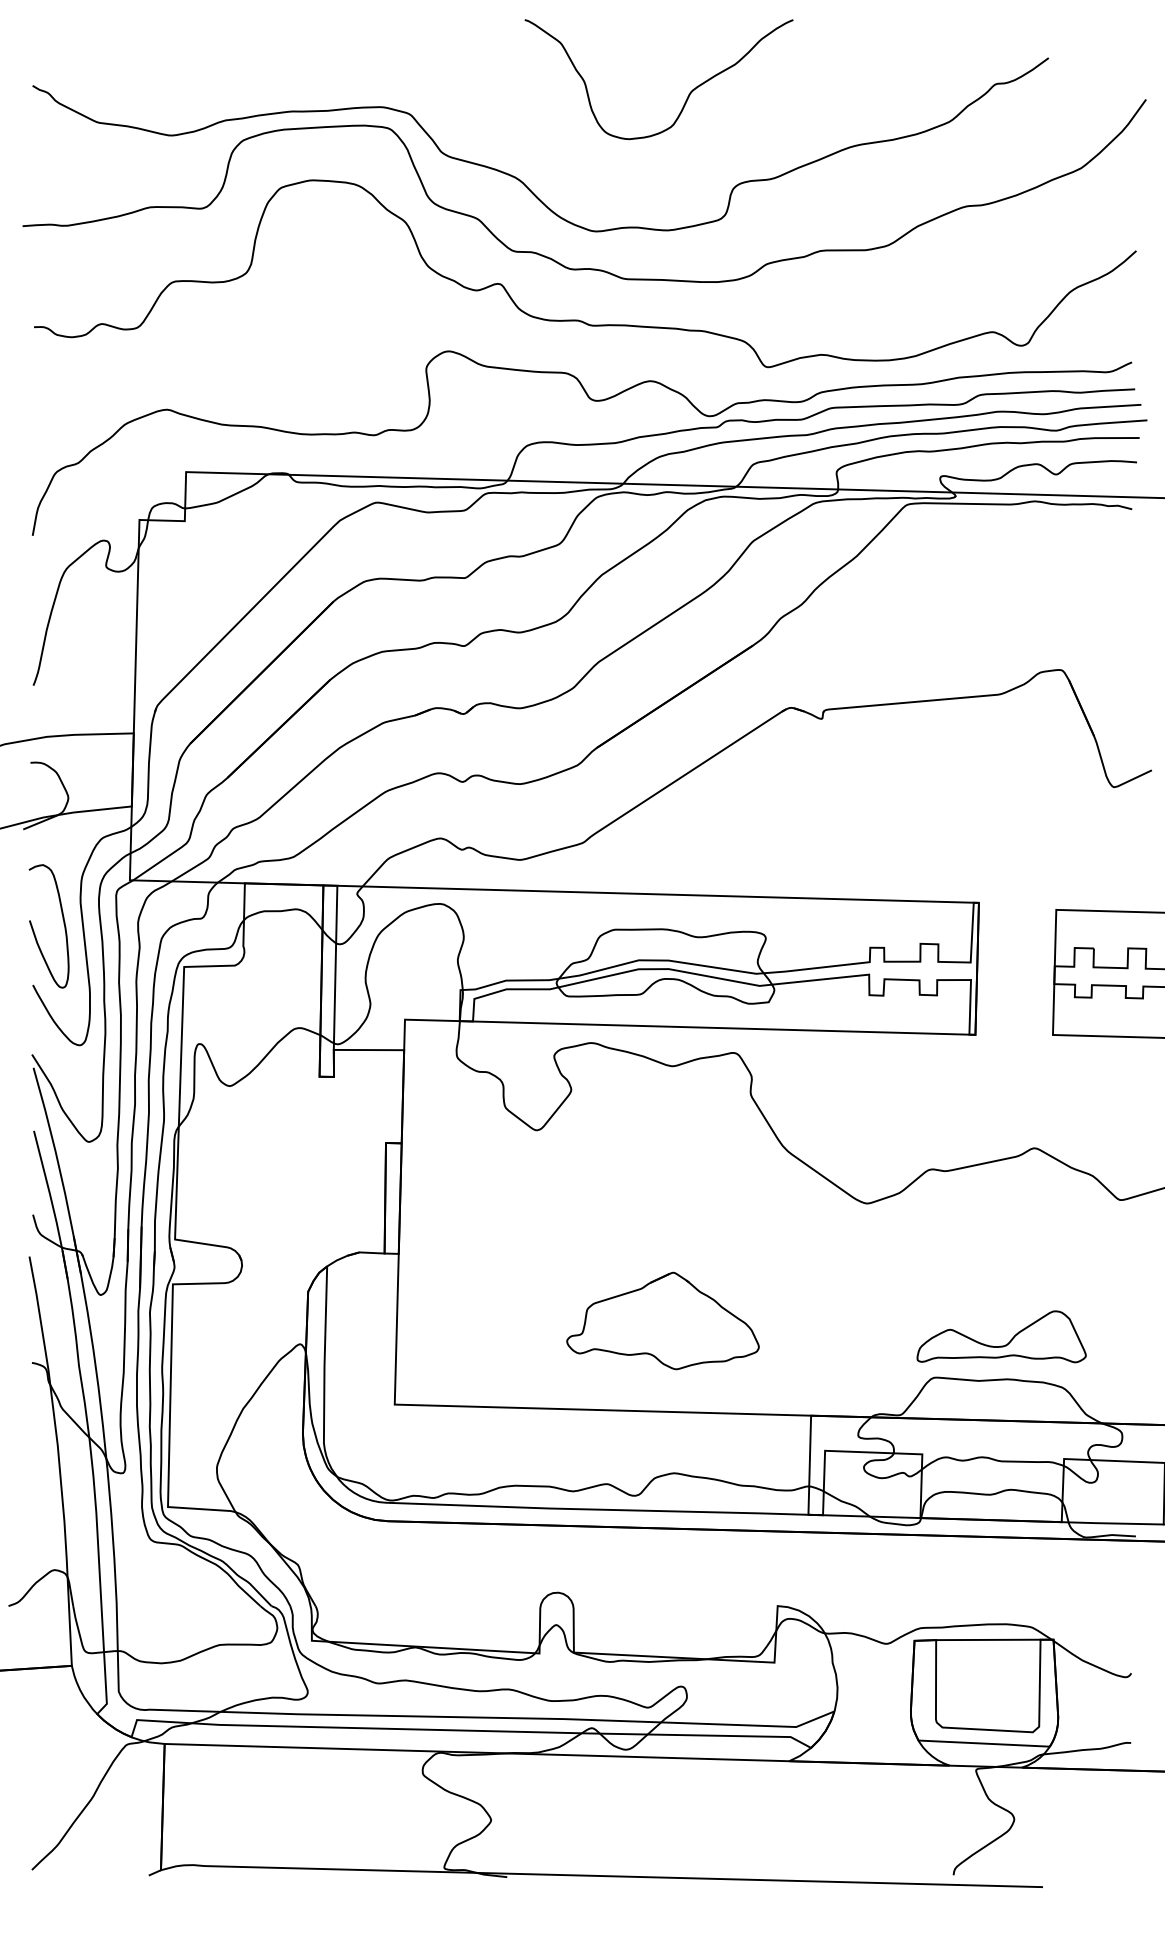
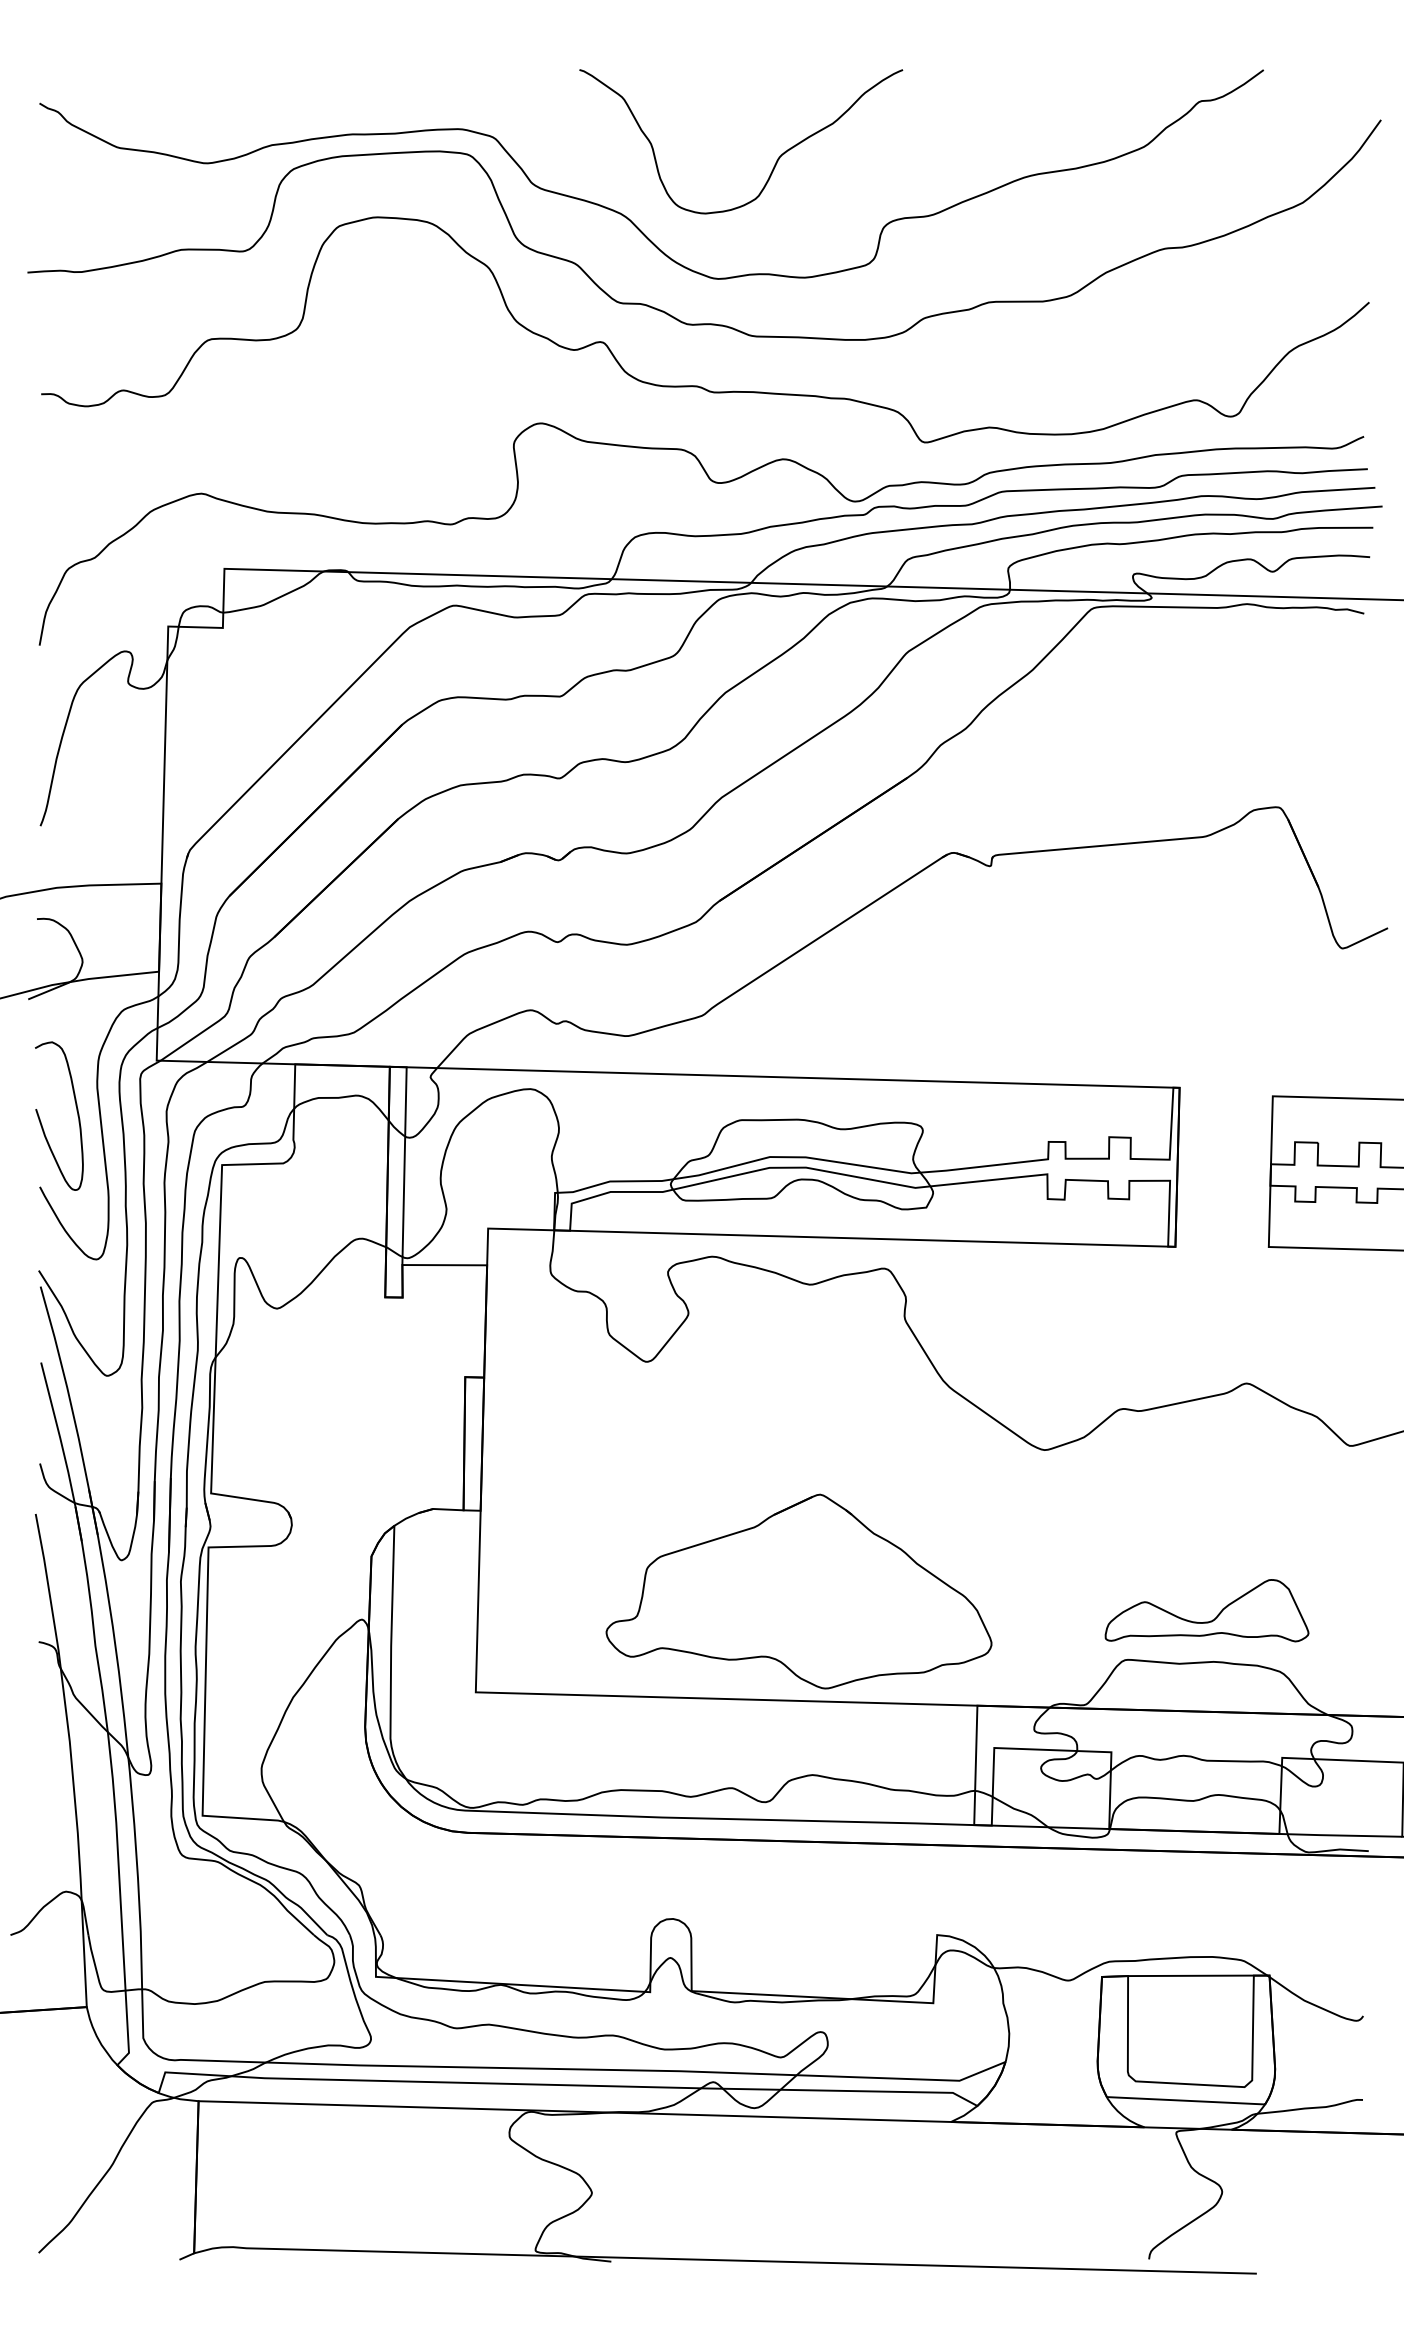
curve: (688, 94) -> (776, 159), moved
part: (662, 1320) -> (798, 1590), size x1.67

